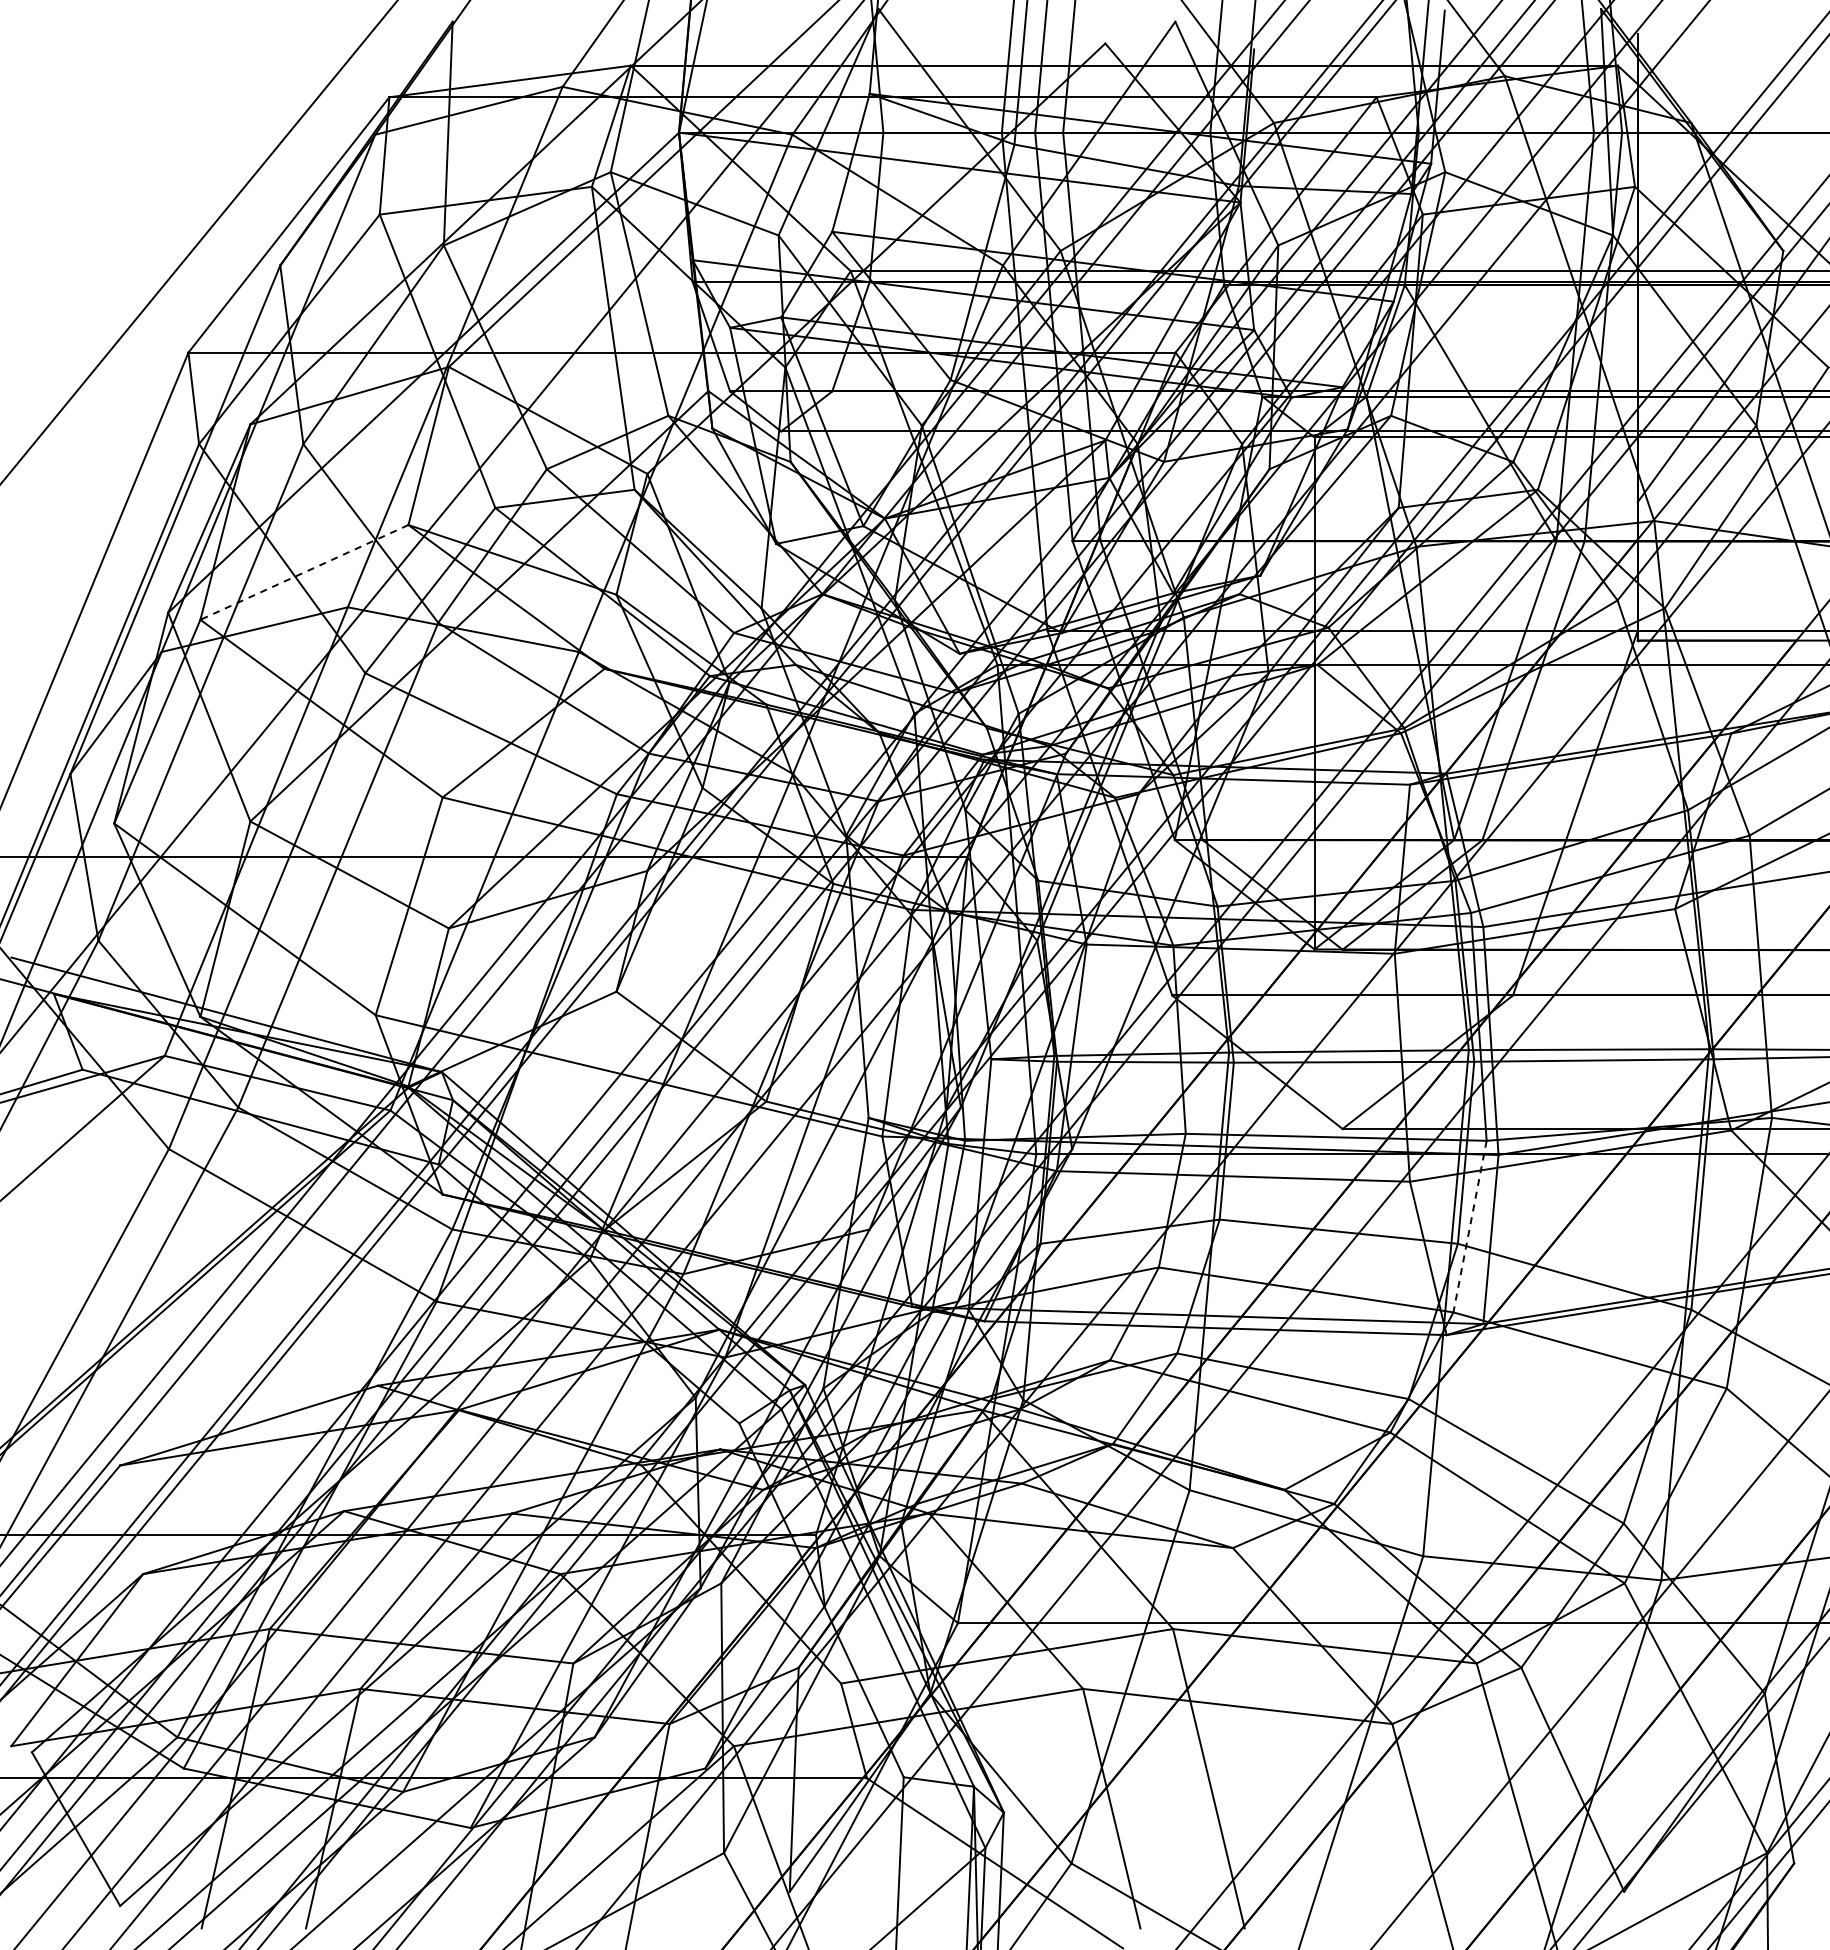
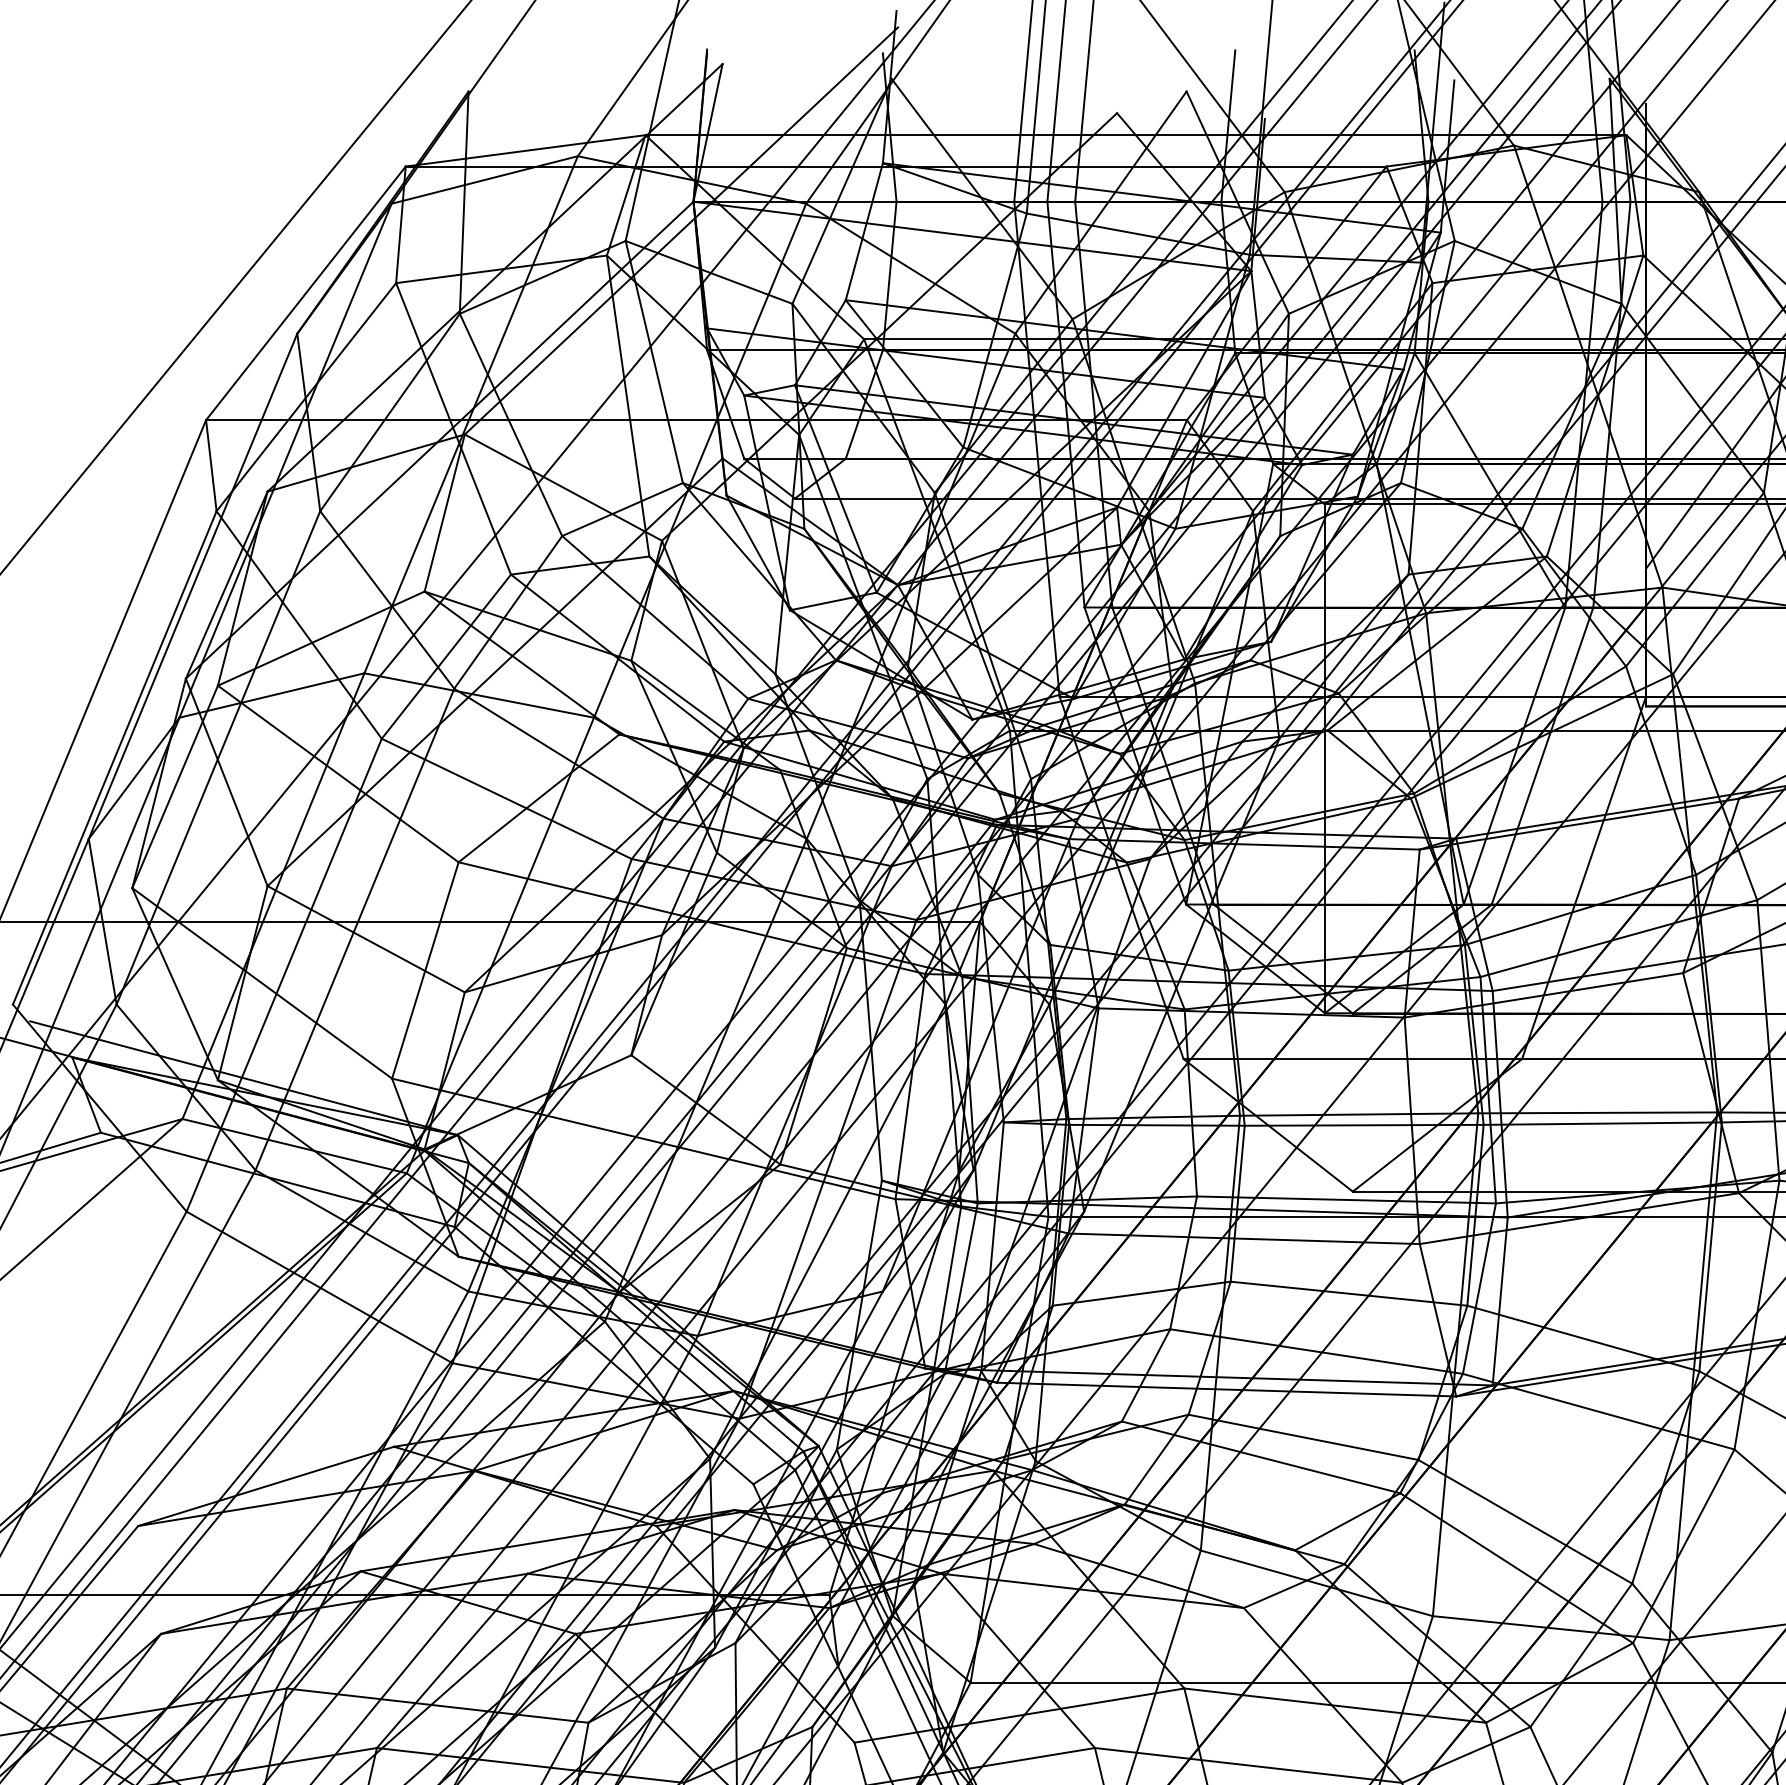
line: (303, 572) -> (320, 638), dashed -> solid
line: (1469, 1227) -> (1478, 1289), dashed -> solid

